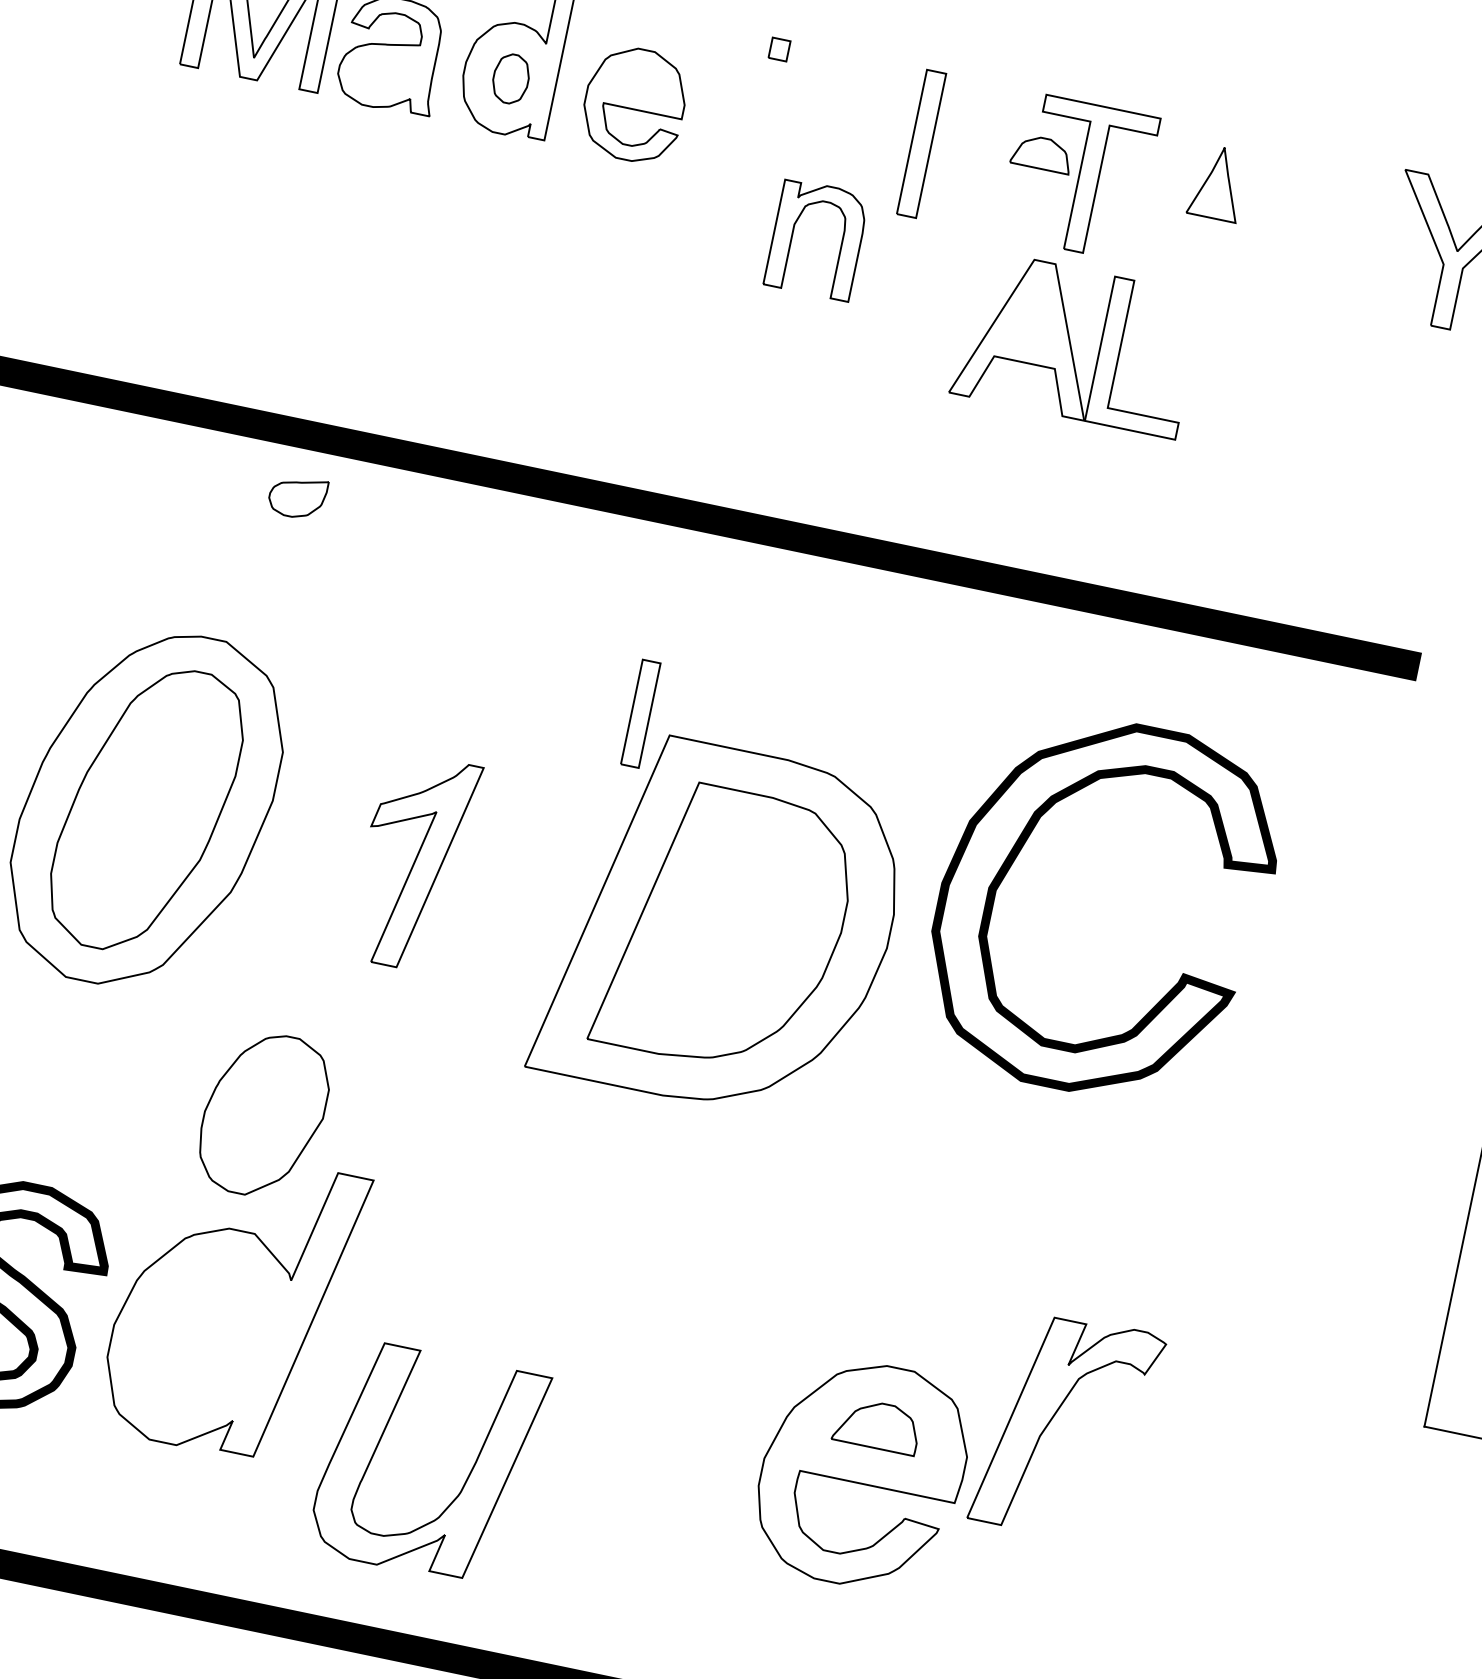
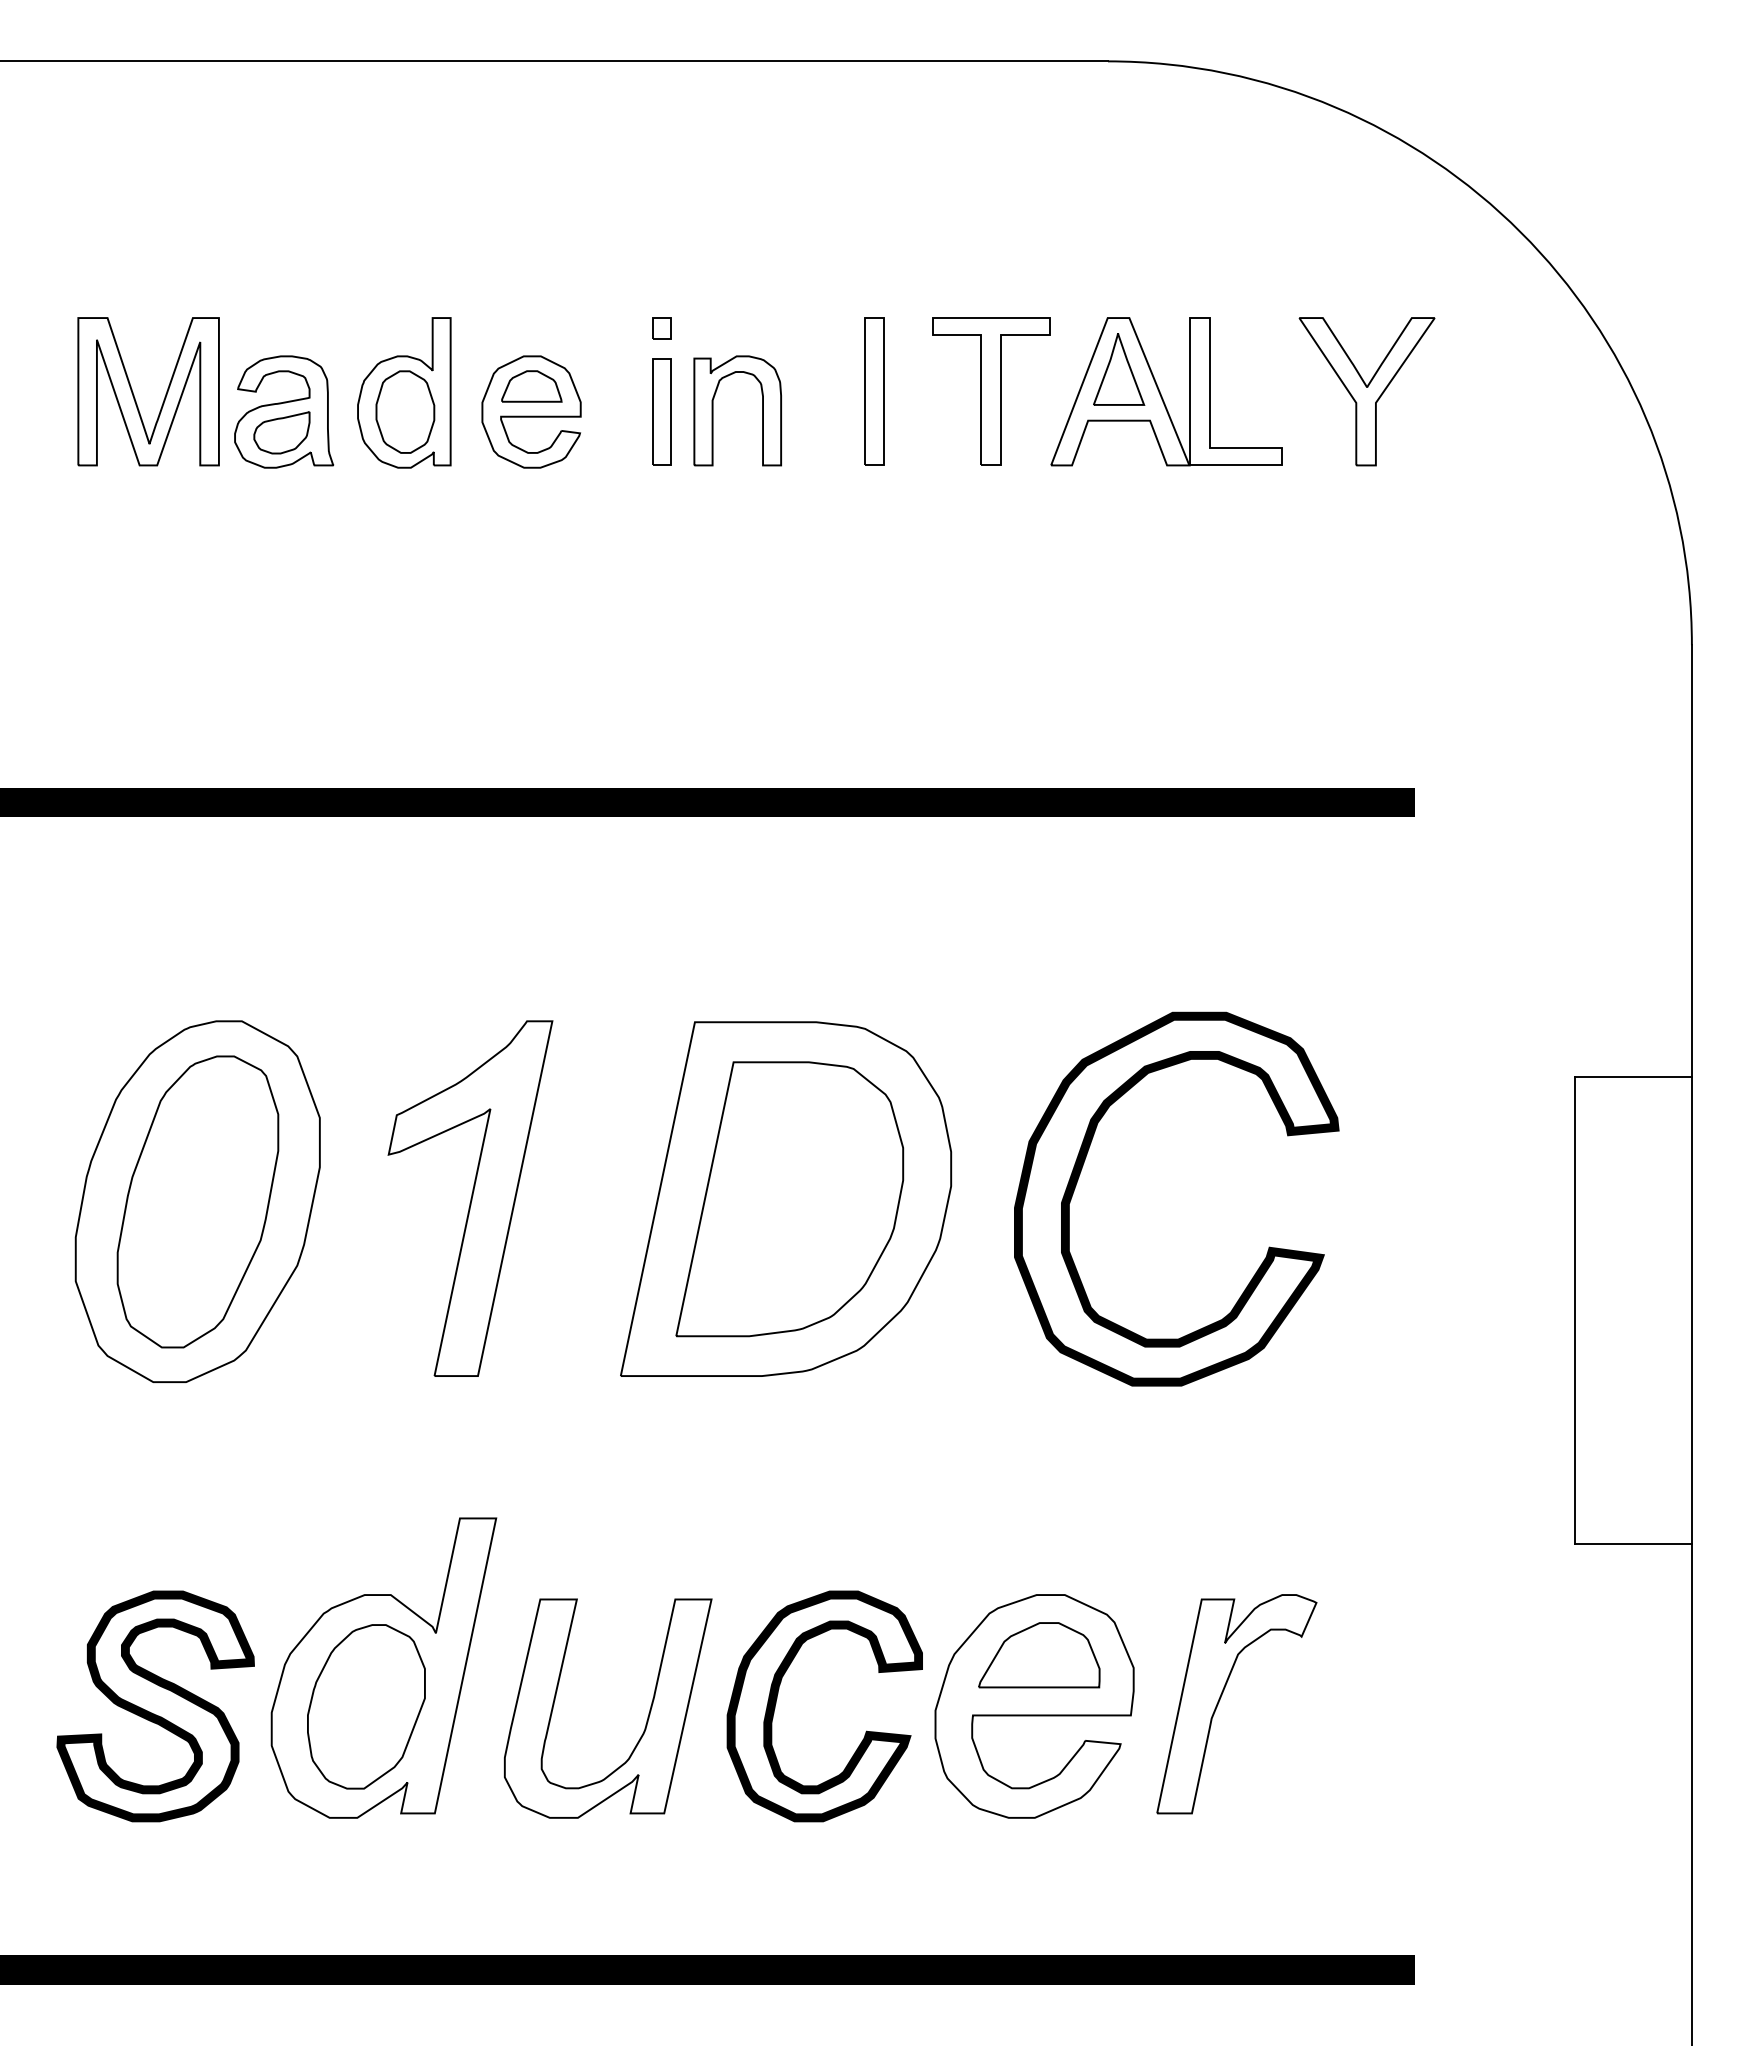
part: (511, 78) -> (405, 411), size x1.67
part: (921, 143) -> (874, 391), moved
part: (1042, 153) -> (531, 386), moved
part: (793, 234) -> (713, 410), moved
part: (1076, 343) -> (1166, 391), moved
part: (297, 496) -> (281, 432), moved
part: (640, 713) -> (661, 411), moved
part: (1017, 856) -> (1083, 1166), moved
part: (413, 862) -> (470, 1198), size x1.67
part: (264, 1114) -> (366, 1706), moved
part: (611, 1415) -> (777, 1699), added
part: (1052, 1420) -> (1220, 1700), moved
part: (877, 1425) -> (1039, 1655), size x1.43
part: (465, 1479) -> (647, 1716), moved

